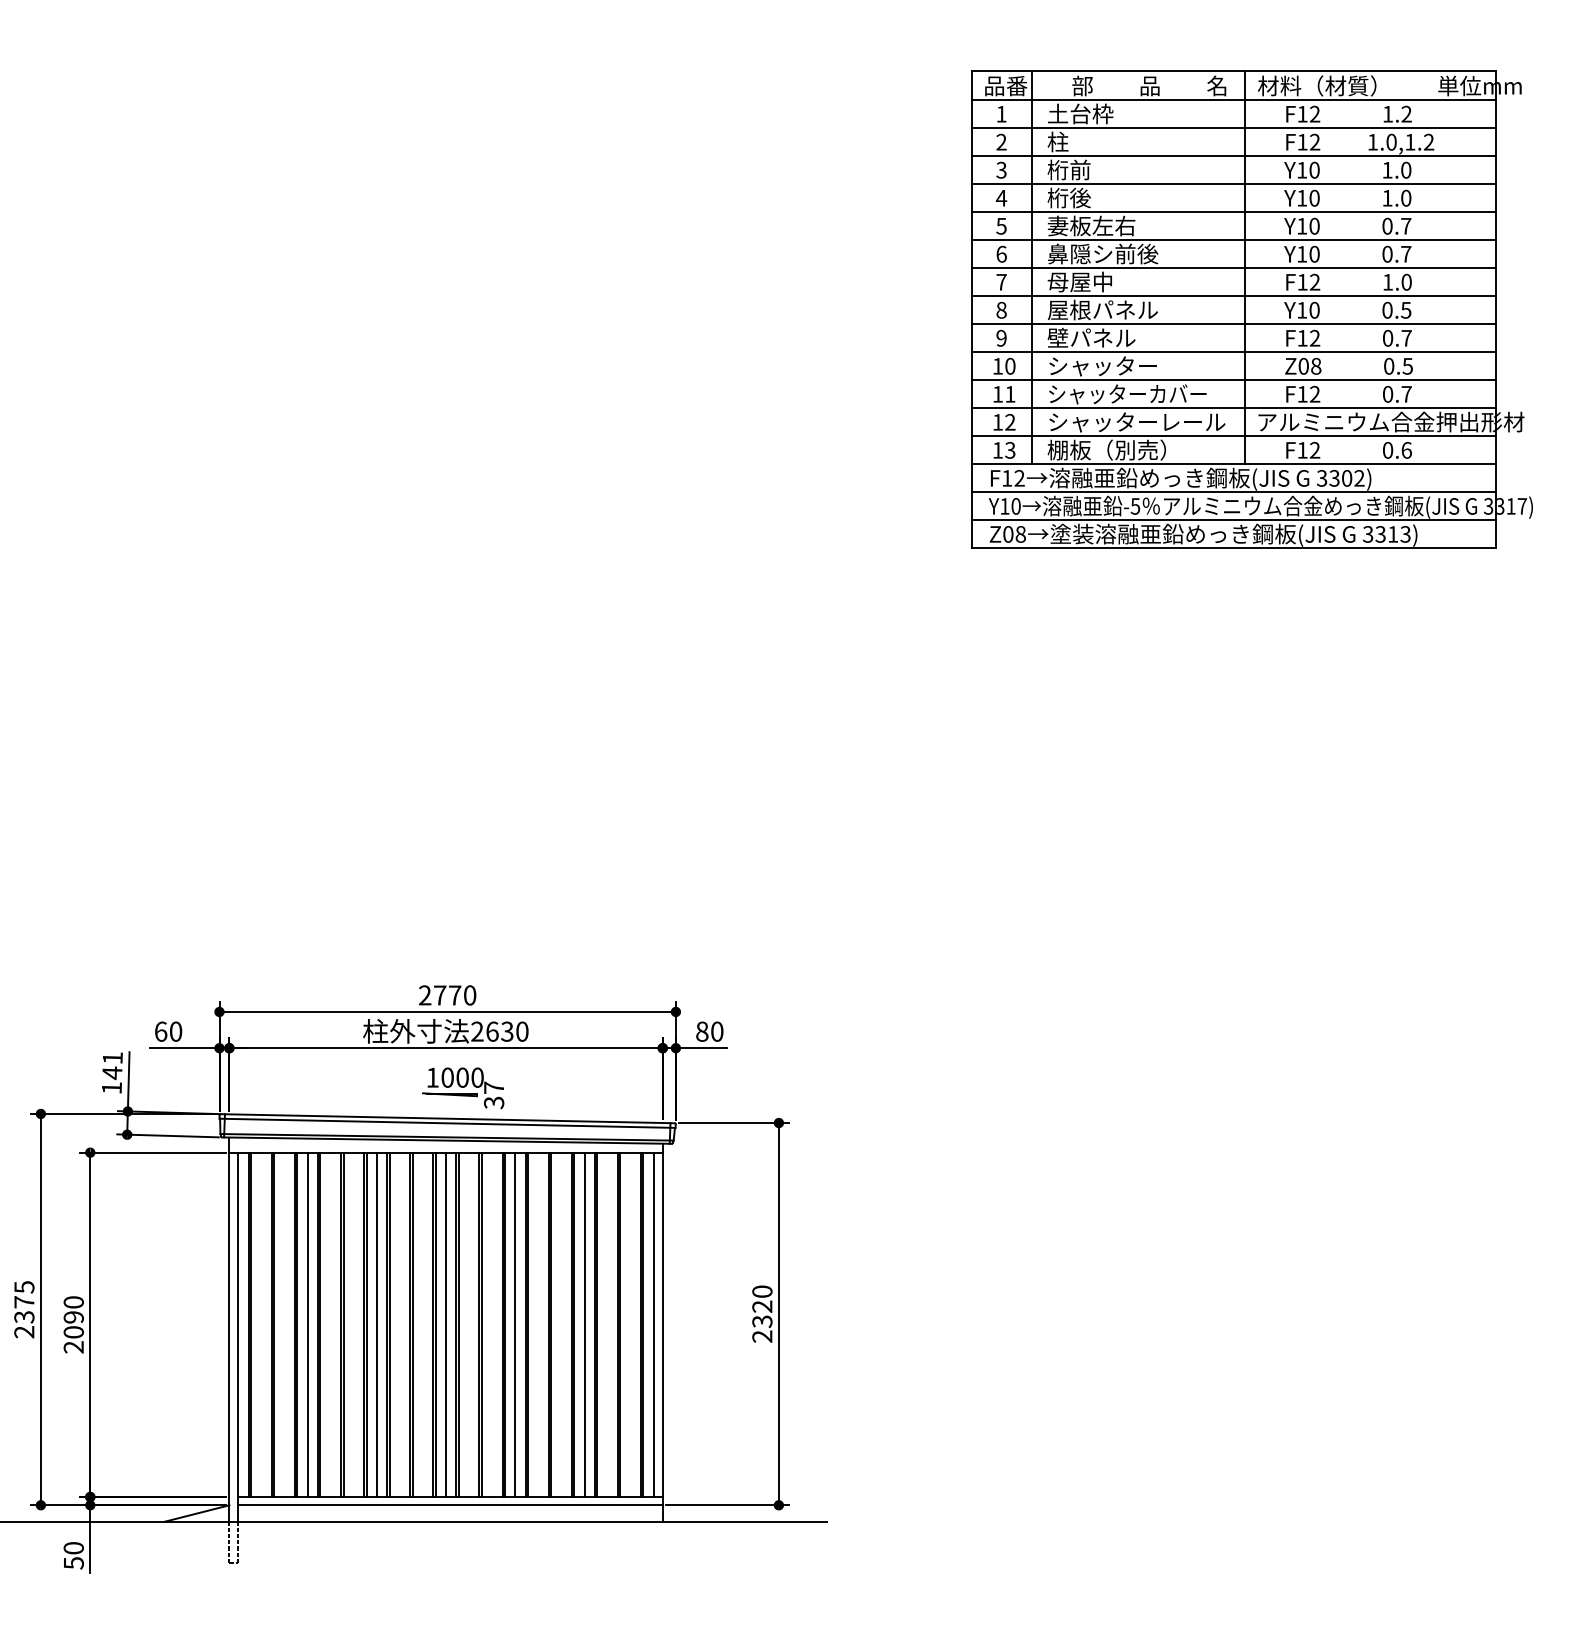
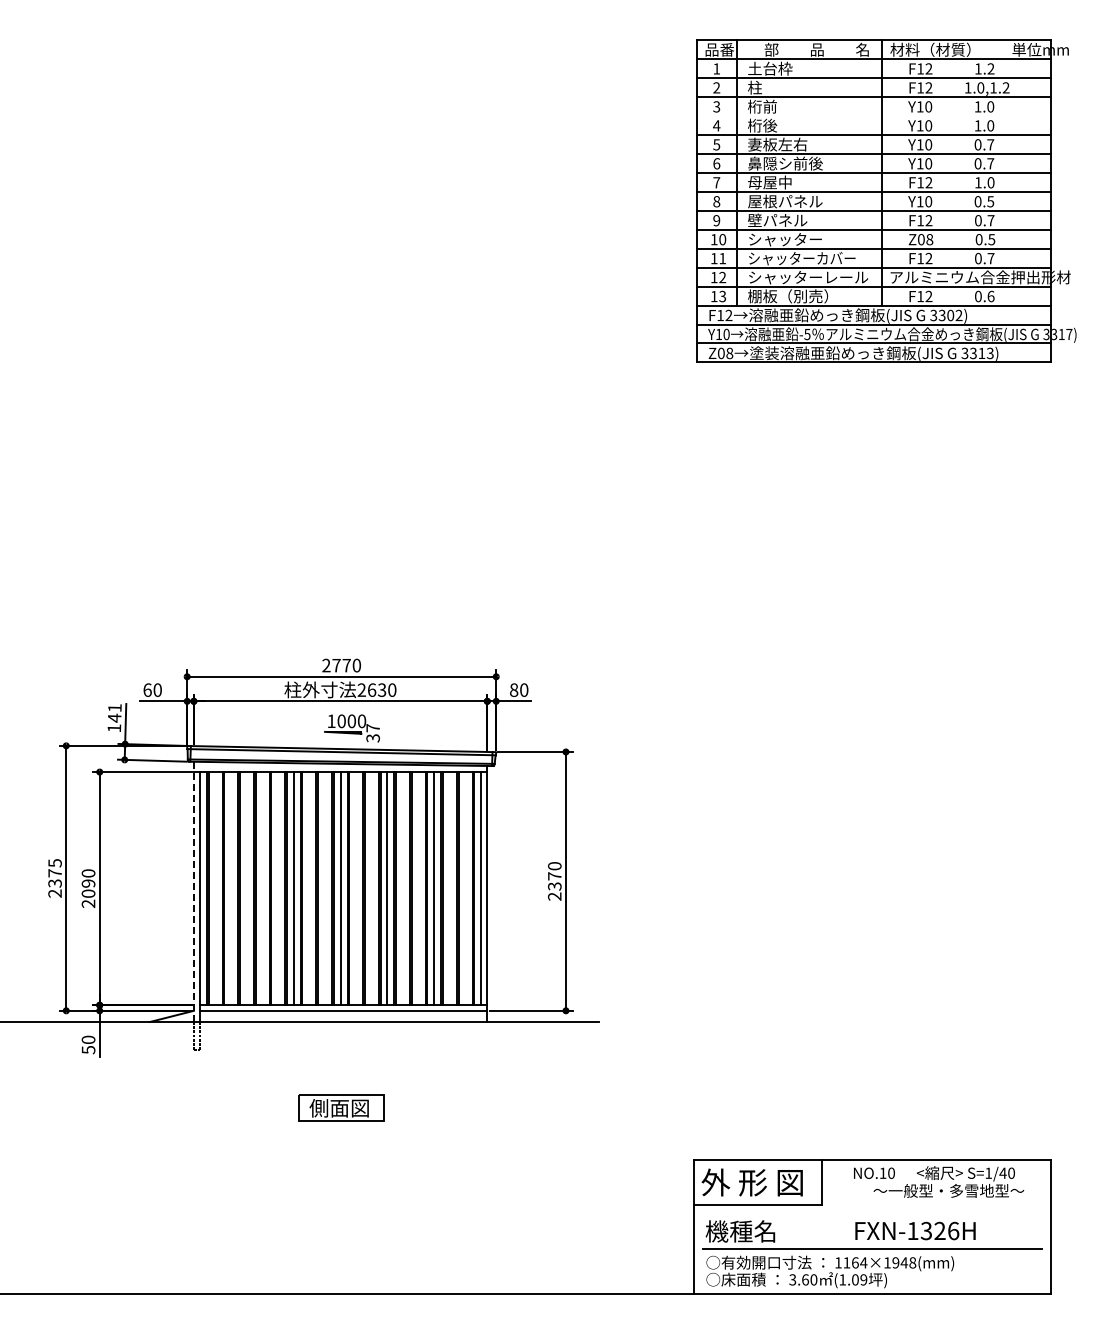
line: (1233, 182) -> (873, 115), removed
text: (761, 1306) -> (554, 876), 2320 -> 2370
line: (307, 1324) -> (246, 888), removed
line: (228, 1330) -> (193, 892), solid -> dashed

